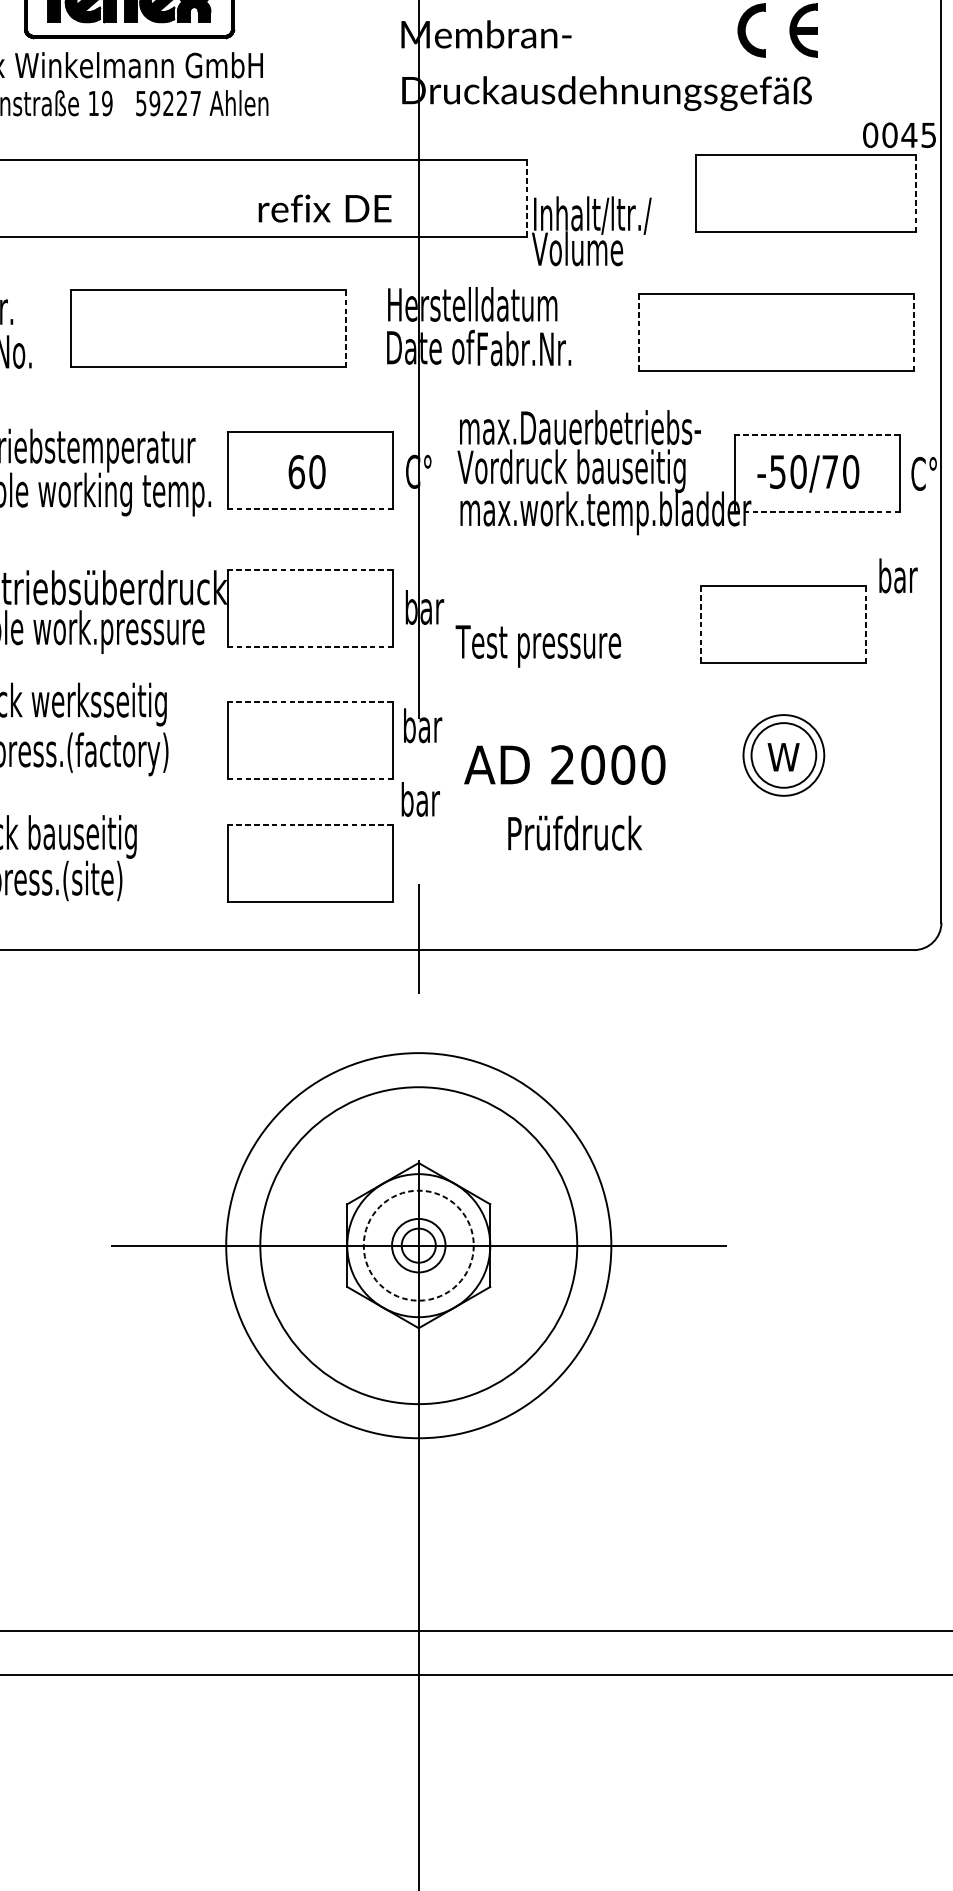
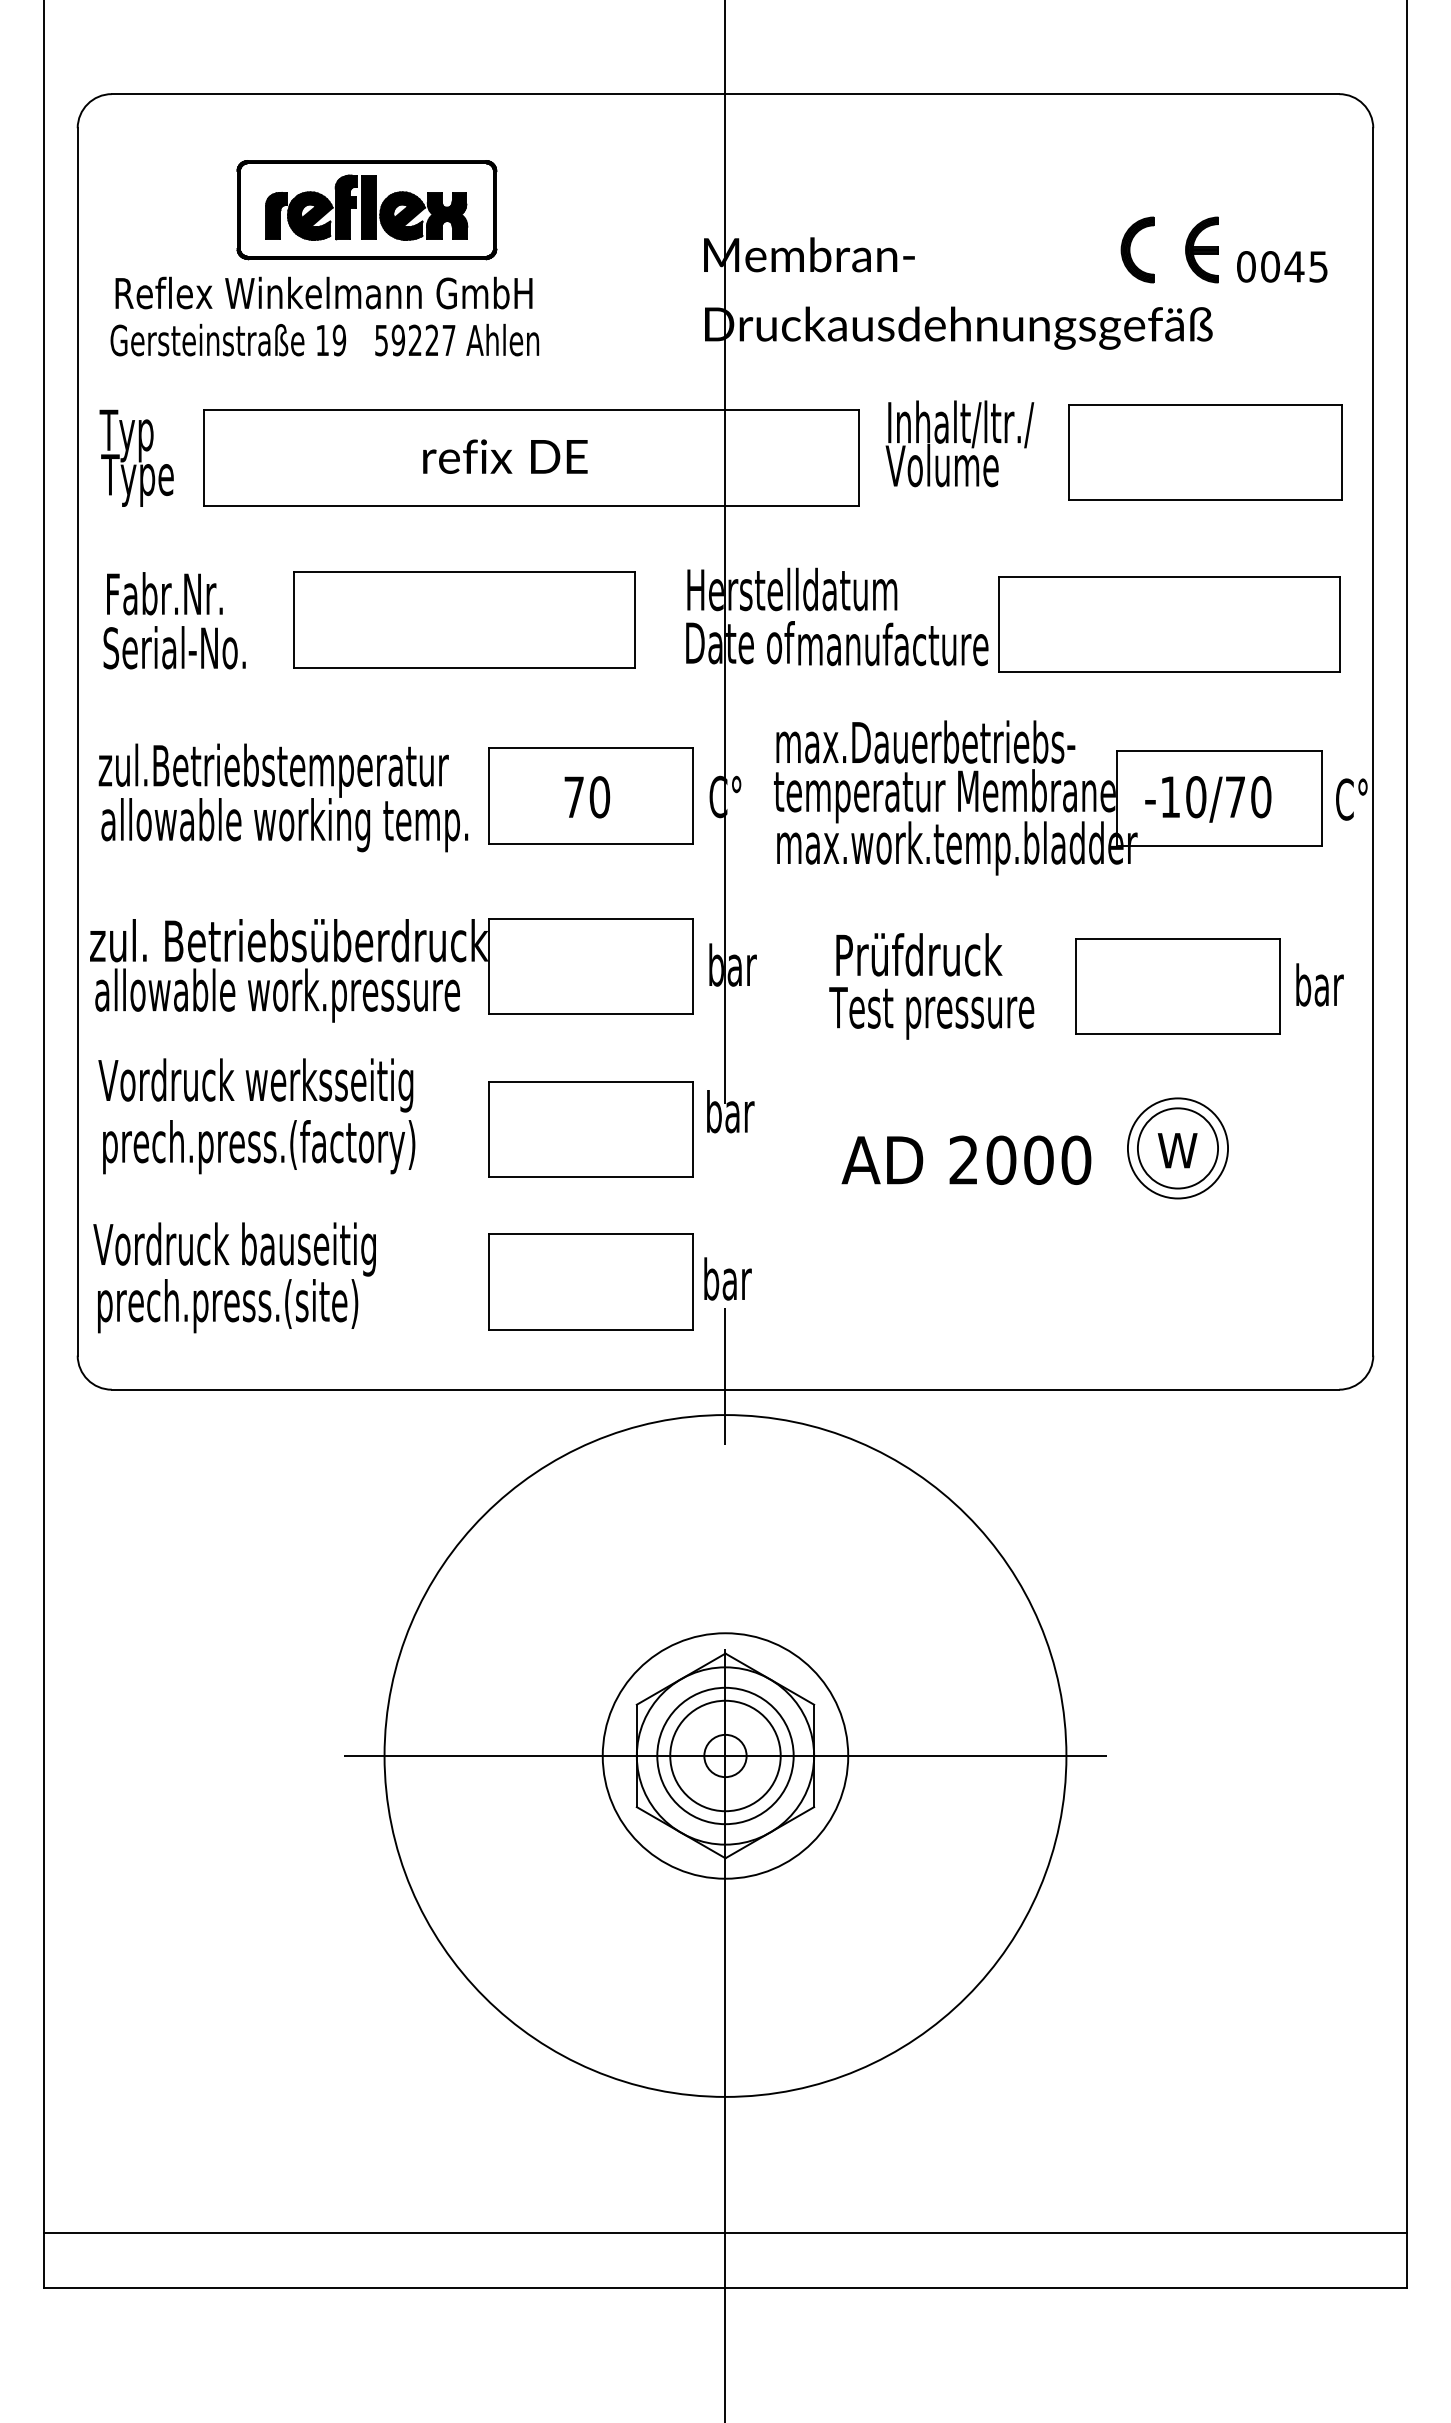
text: (899, 134) -> (1282, 266), moved
line: (916, 193) -> (1342, 452), dashed -> solid
line: (526, 197) -> (859, 457), dashed -> solid
text: (325, 208) -> (505, 456), moved
text: (591, 231) -> (959, 443), moved
line: (346, 328) -> (635, 619), dashed -> solid
line: (639, 332) -> (998, 624), dashed -> solid
line: (914, 332) -> (1339, 624), dashed -> solid
text: (554, 348) -> (893, 644), Fabr.Nr. -> manufacture
line: (816, 434) -> (1218, 750), dashed -> solid
text: (595, 471) -> (944, 796), Vordruck bauseitig -> temperatur Membrane
text: (296, 472) -> (574, 797), 60 -> 70
text: (777, 472) -> (1170, 797), -50/70 -> -10/70
line: (310, 509) -> (591, 843), dashed -> solid
line: (817, 511) -> (1219, 846), dashed -> solid
line: (309, 569) -> (590, 918), dashed -> solid
text: (898, 575) -> (1319, 984), moved
line: (701, 624) -> (1075, 986), dashed -> solid
line: (866, 624) -> (1280, 986), dashed -> solid
text: (538, 646) -> (931, 1013), moved
line: (310, 647) -> (591, 1014), dashed -> solid
line: (309, 701) -> (590, 1081), dashed -> solid
text: (564, 764) -> (966, 1159), moved
line: (310, 778) -> (591, 1177), dashed -> solid
text: (420, 799) -> (727, 1278), moved
line: (309, 824) -> (590, 1234), dashed -> solid
text: (575, 832) -> (919, 954), moved
circle: (418, 1245) -> (725, 1755), dashed -> solid
circle: (418, 1245) -> (725, 1755), size x0.62
circle: (418, 1245) -> (725, 1755), size x1.43
circle: (418, 1245) -> (725, 1755), size x1.67

